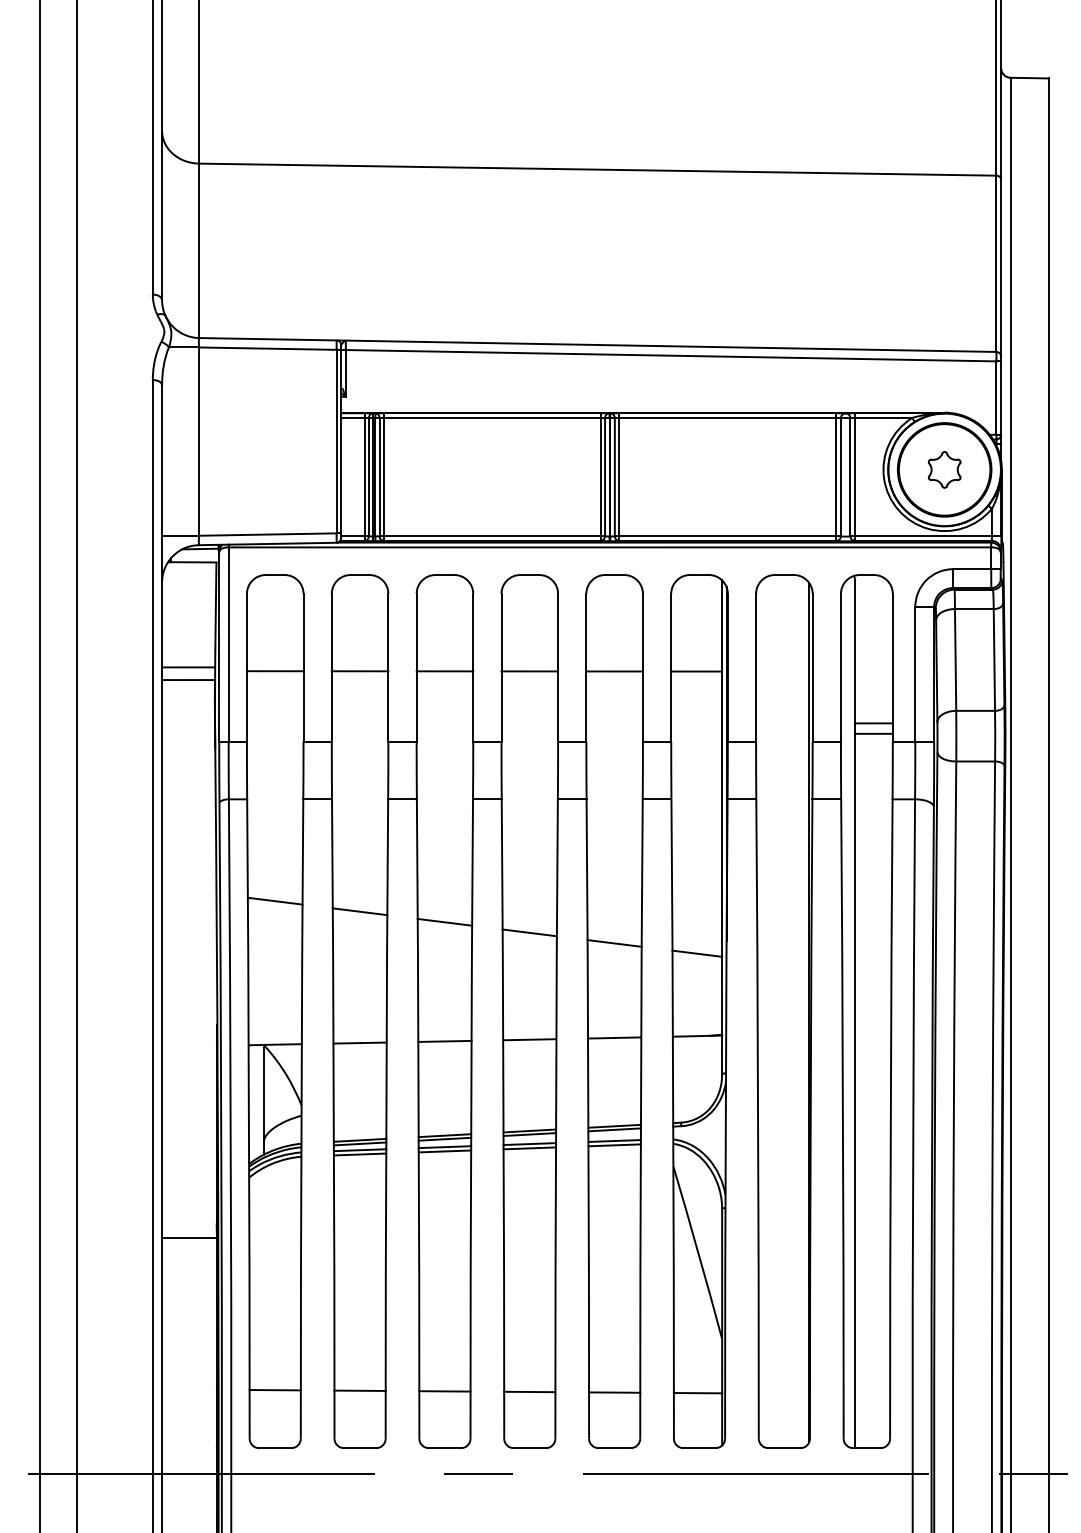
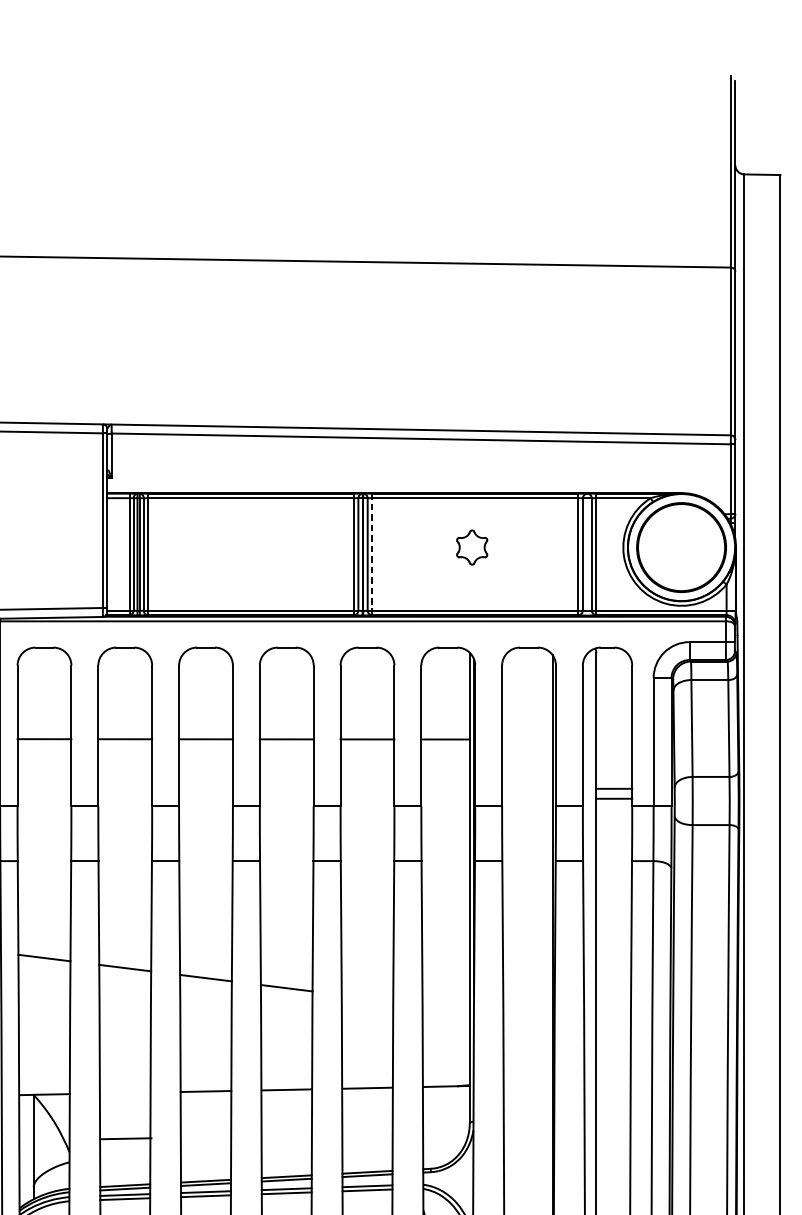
part: (944, 469) -> (472, 547), moved
line: (619, 477) -> (372, 554), solid -> dashed
line: (614, 943) -> (367, 998), removed
line: (697, 953) -> (446, 1007), removed
line: (359, 1042) -> (125, 1138), moved

